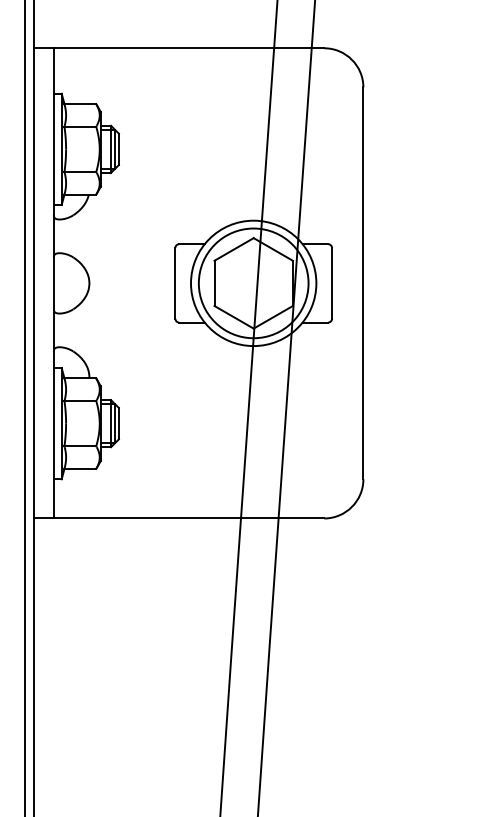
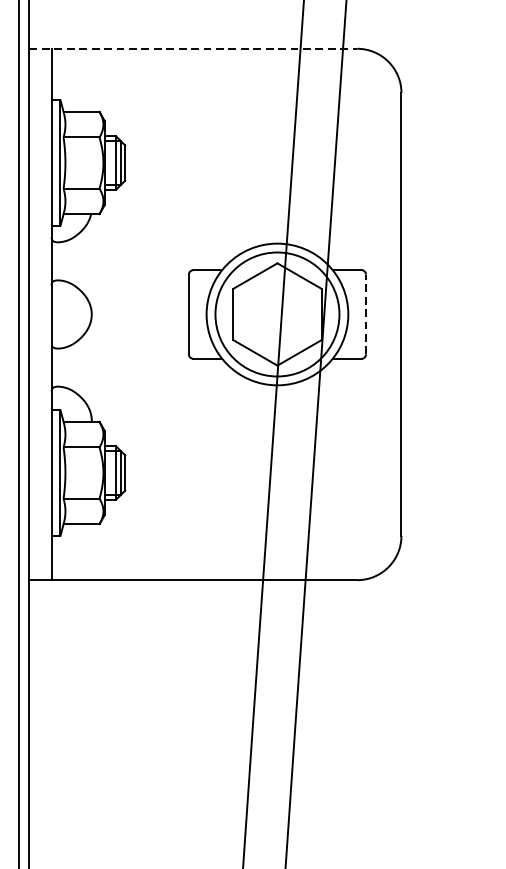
line: (179, 48) -> (193, 49), solid -> dashed
line: (332, 282) -> (366, 313), solid -> dashed

